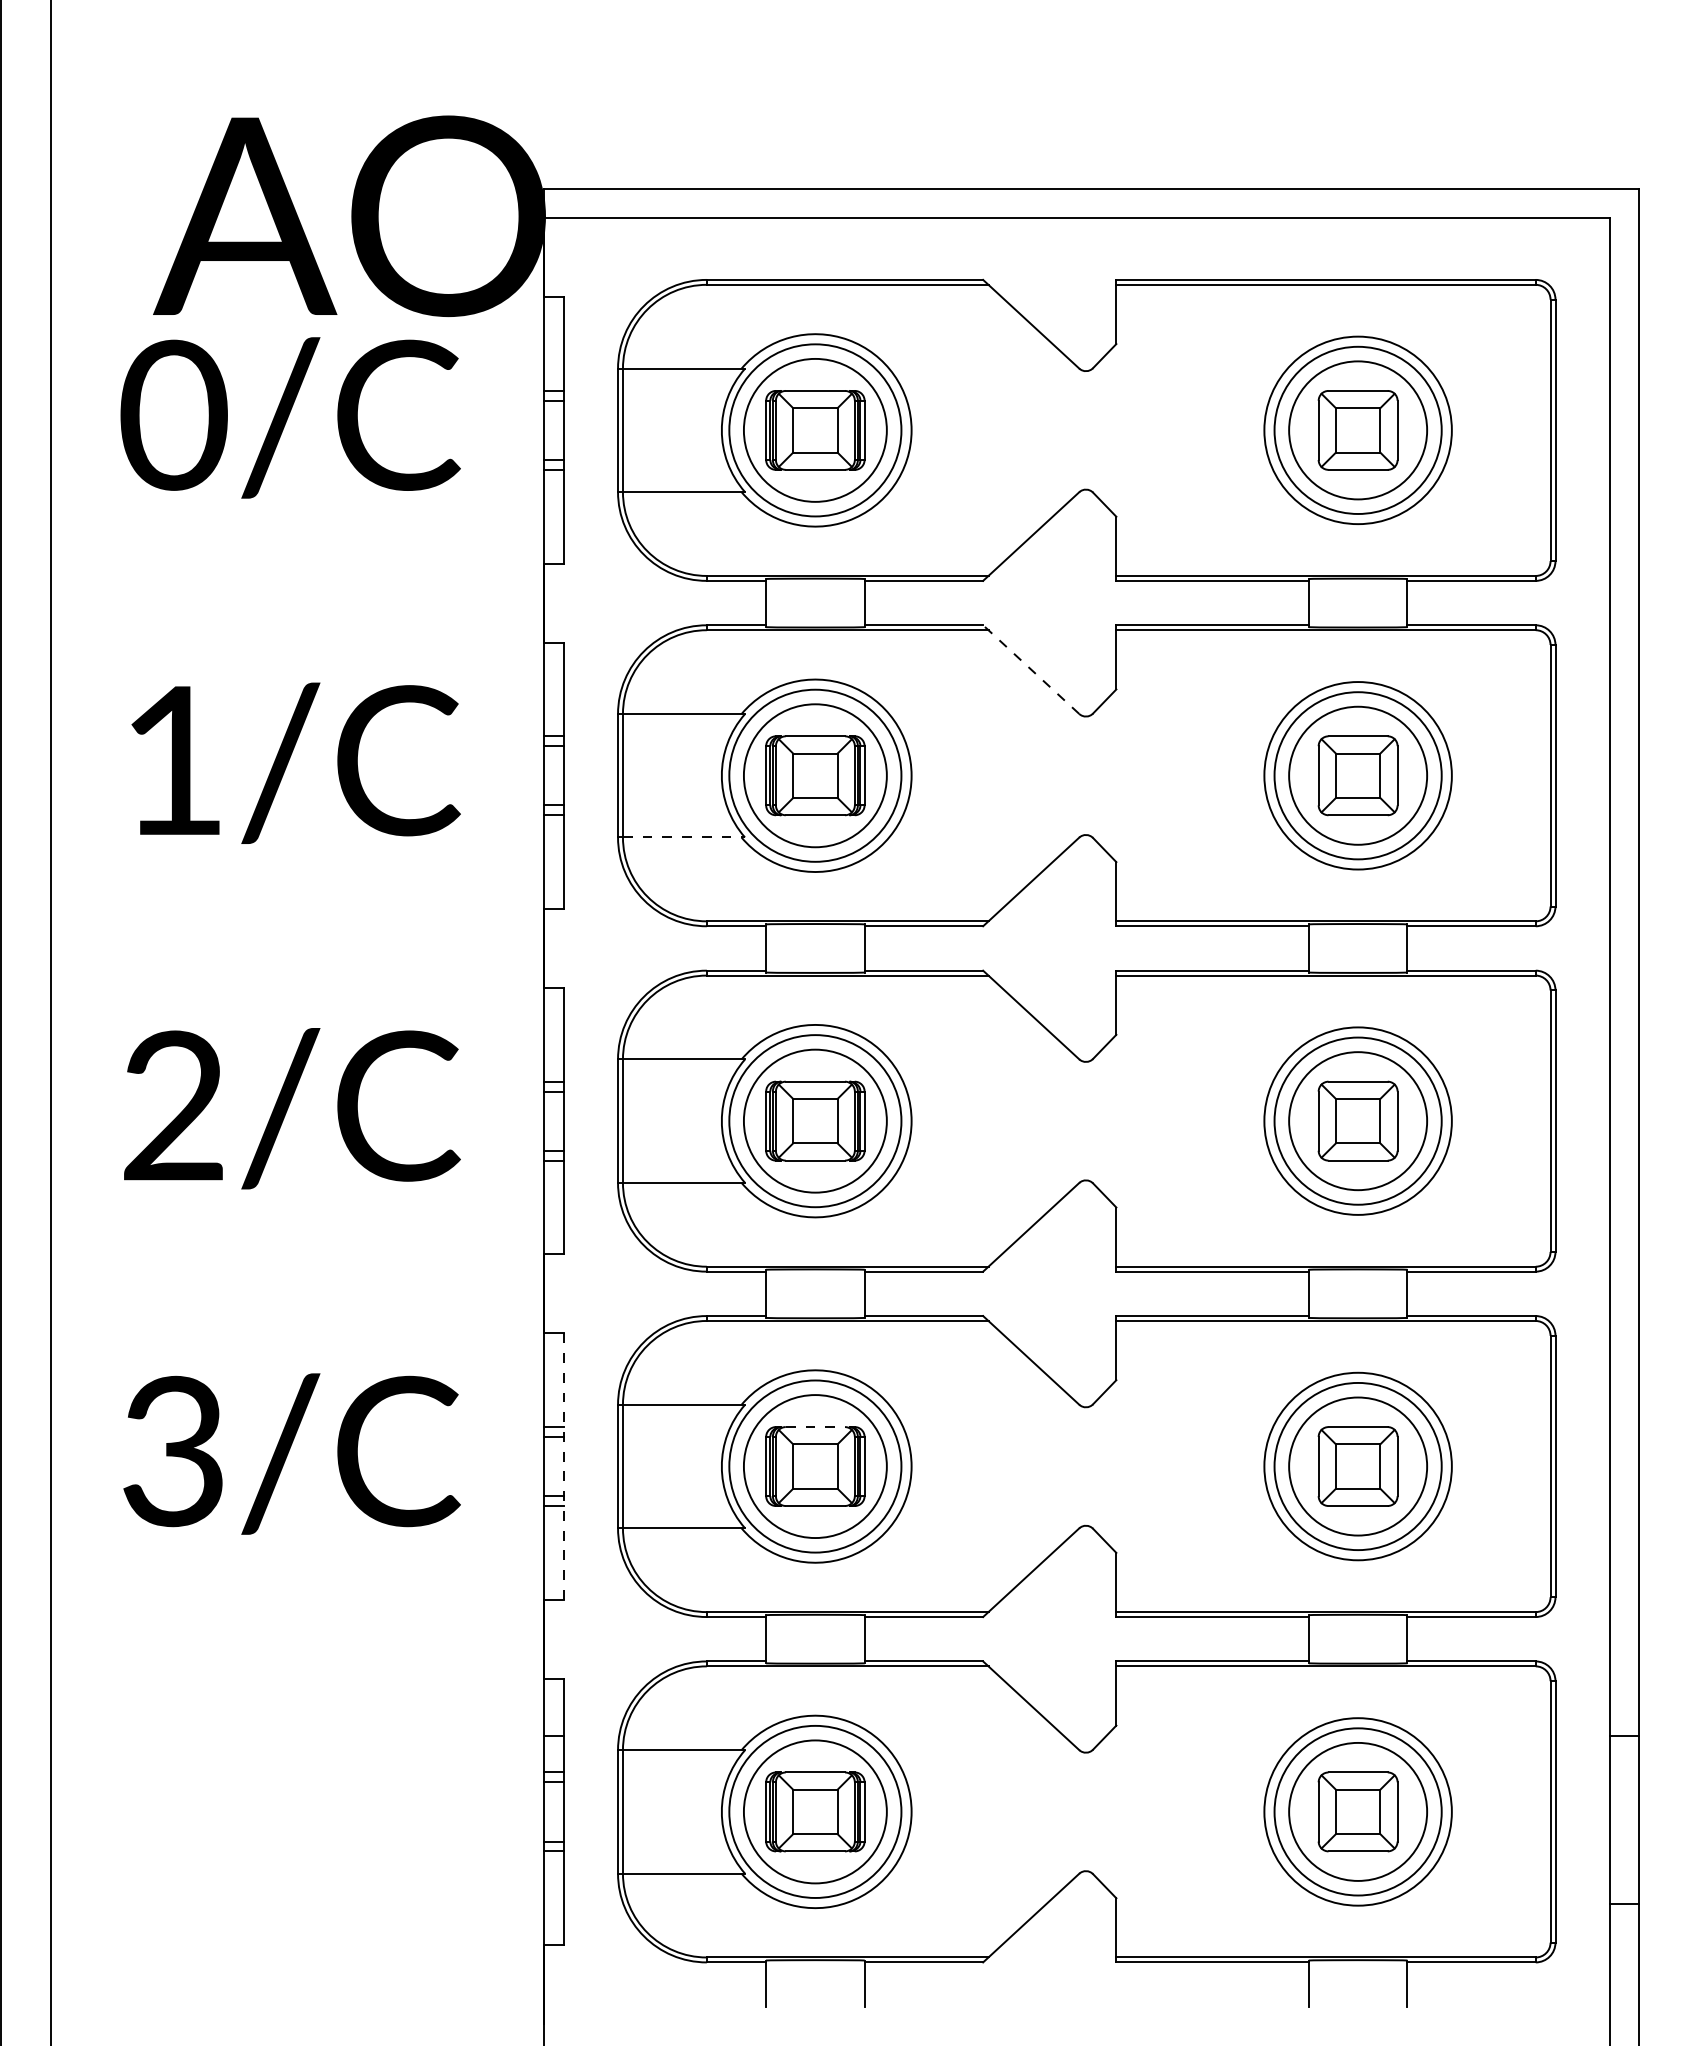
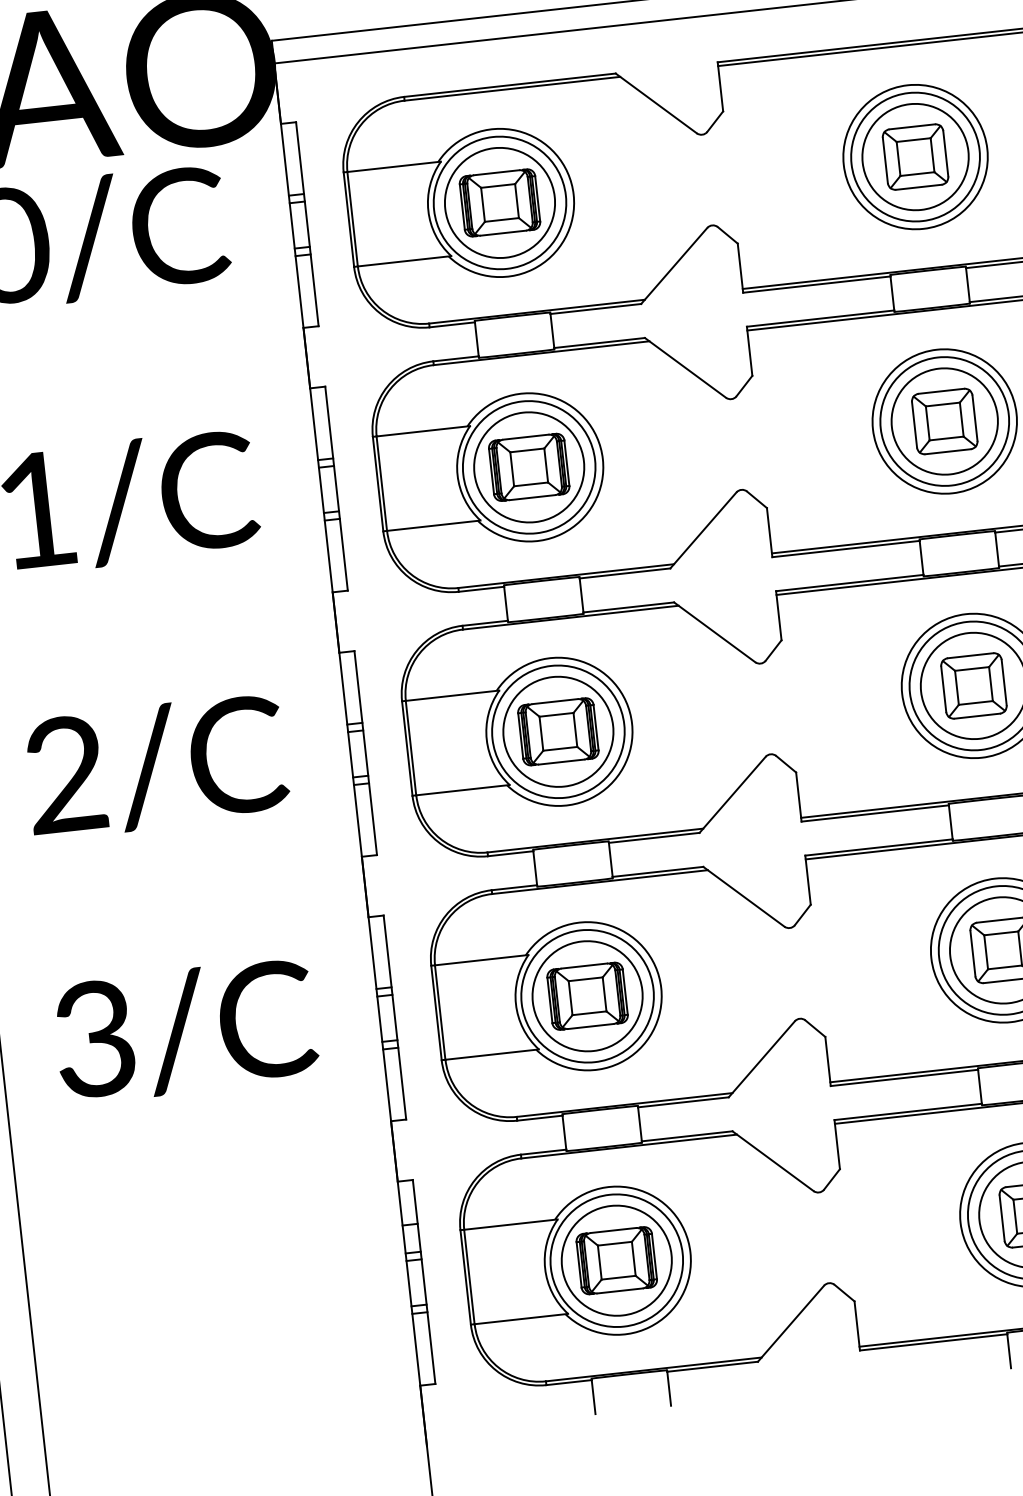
line: (1030, 669) -> (684, 367), dashed -> solid
line: (684, 837) -> (434, 525), dashed -> solid
line: (815, 1427) -> (584, 966), dashed -> solid
line: (563, 1467) -> (394, 1018), dashed -> solid

